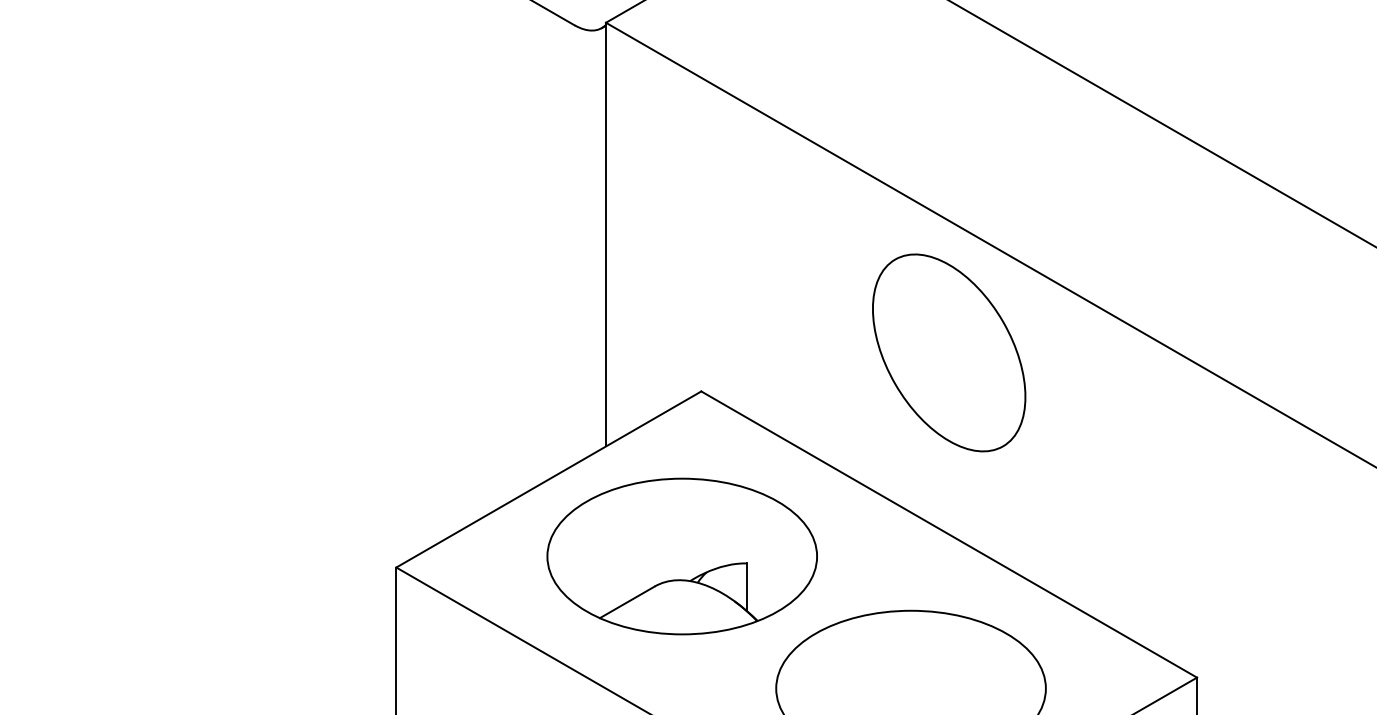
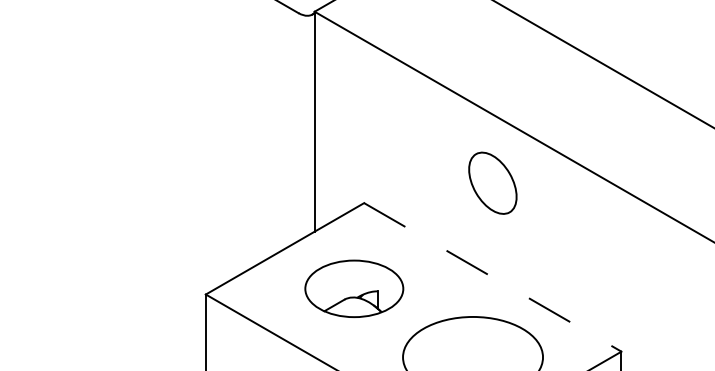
part: (948, 353) -> (492, 183), size x0.6
line: (948, 534) -> (492, 277), solid -> dashed
part: (682, 555) -> (354, 288), size x0.7

